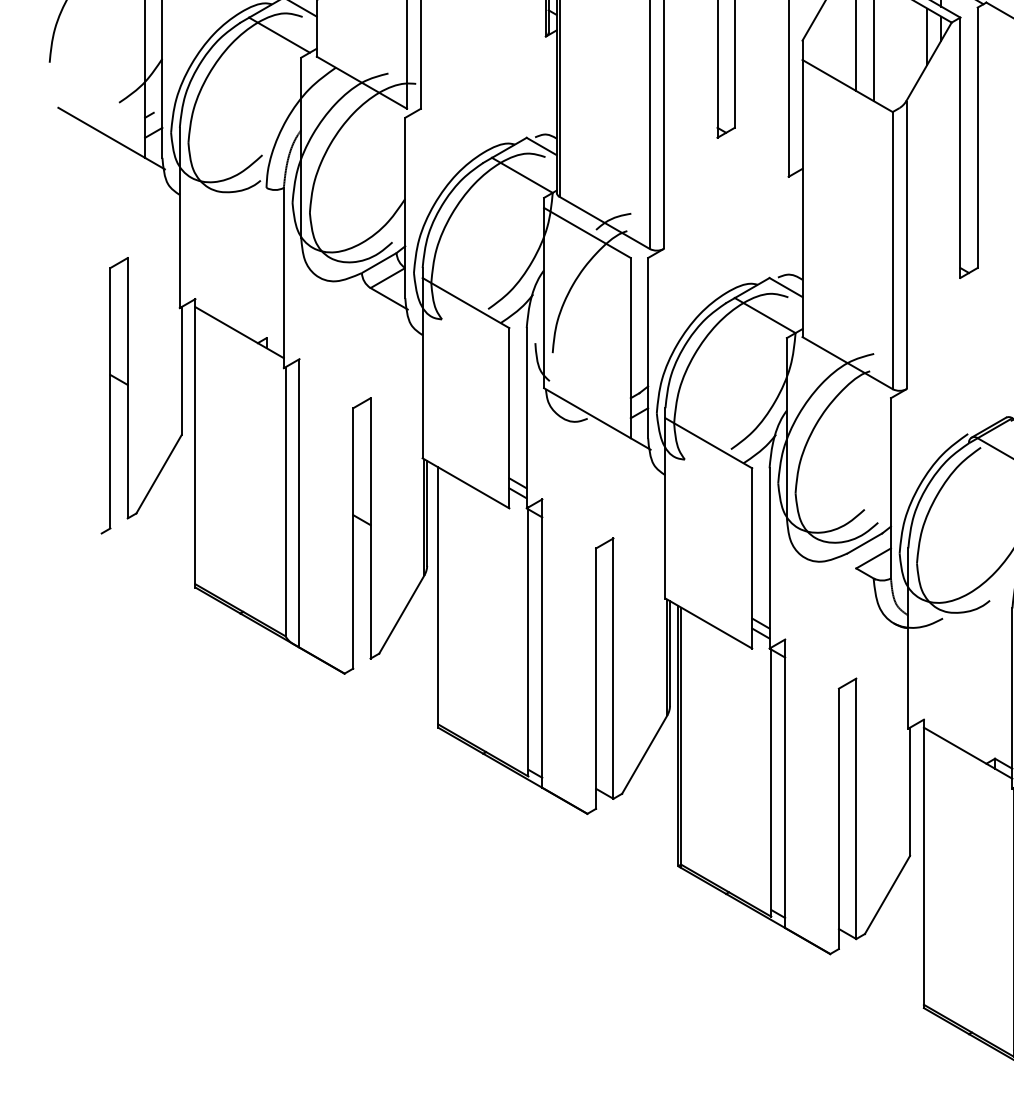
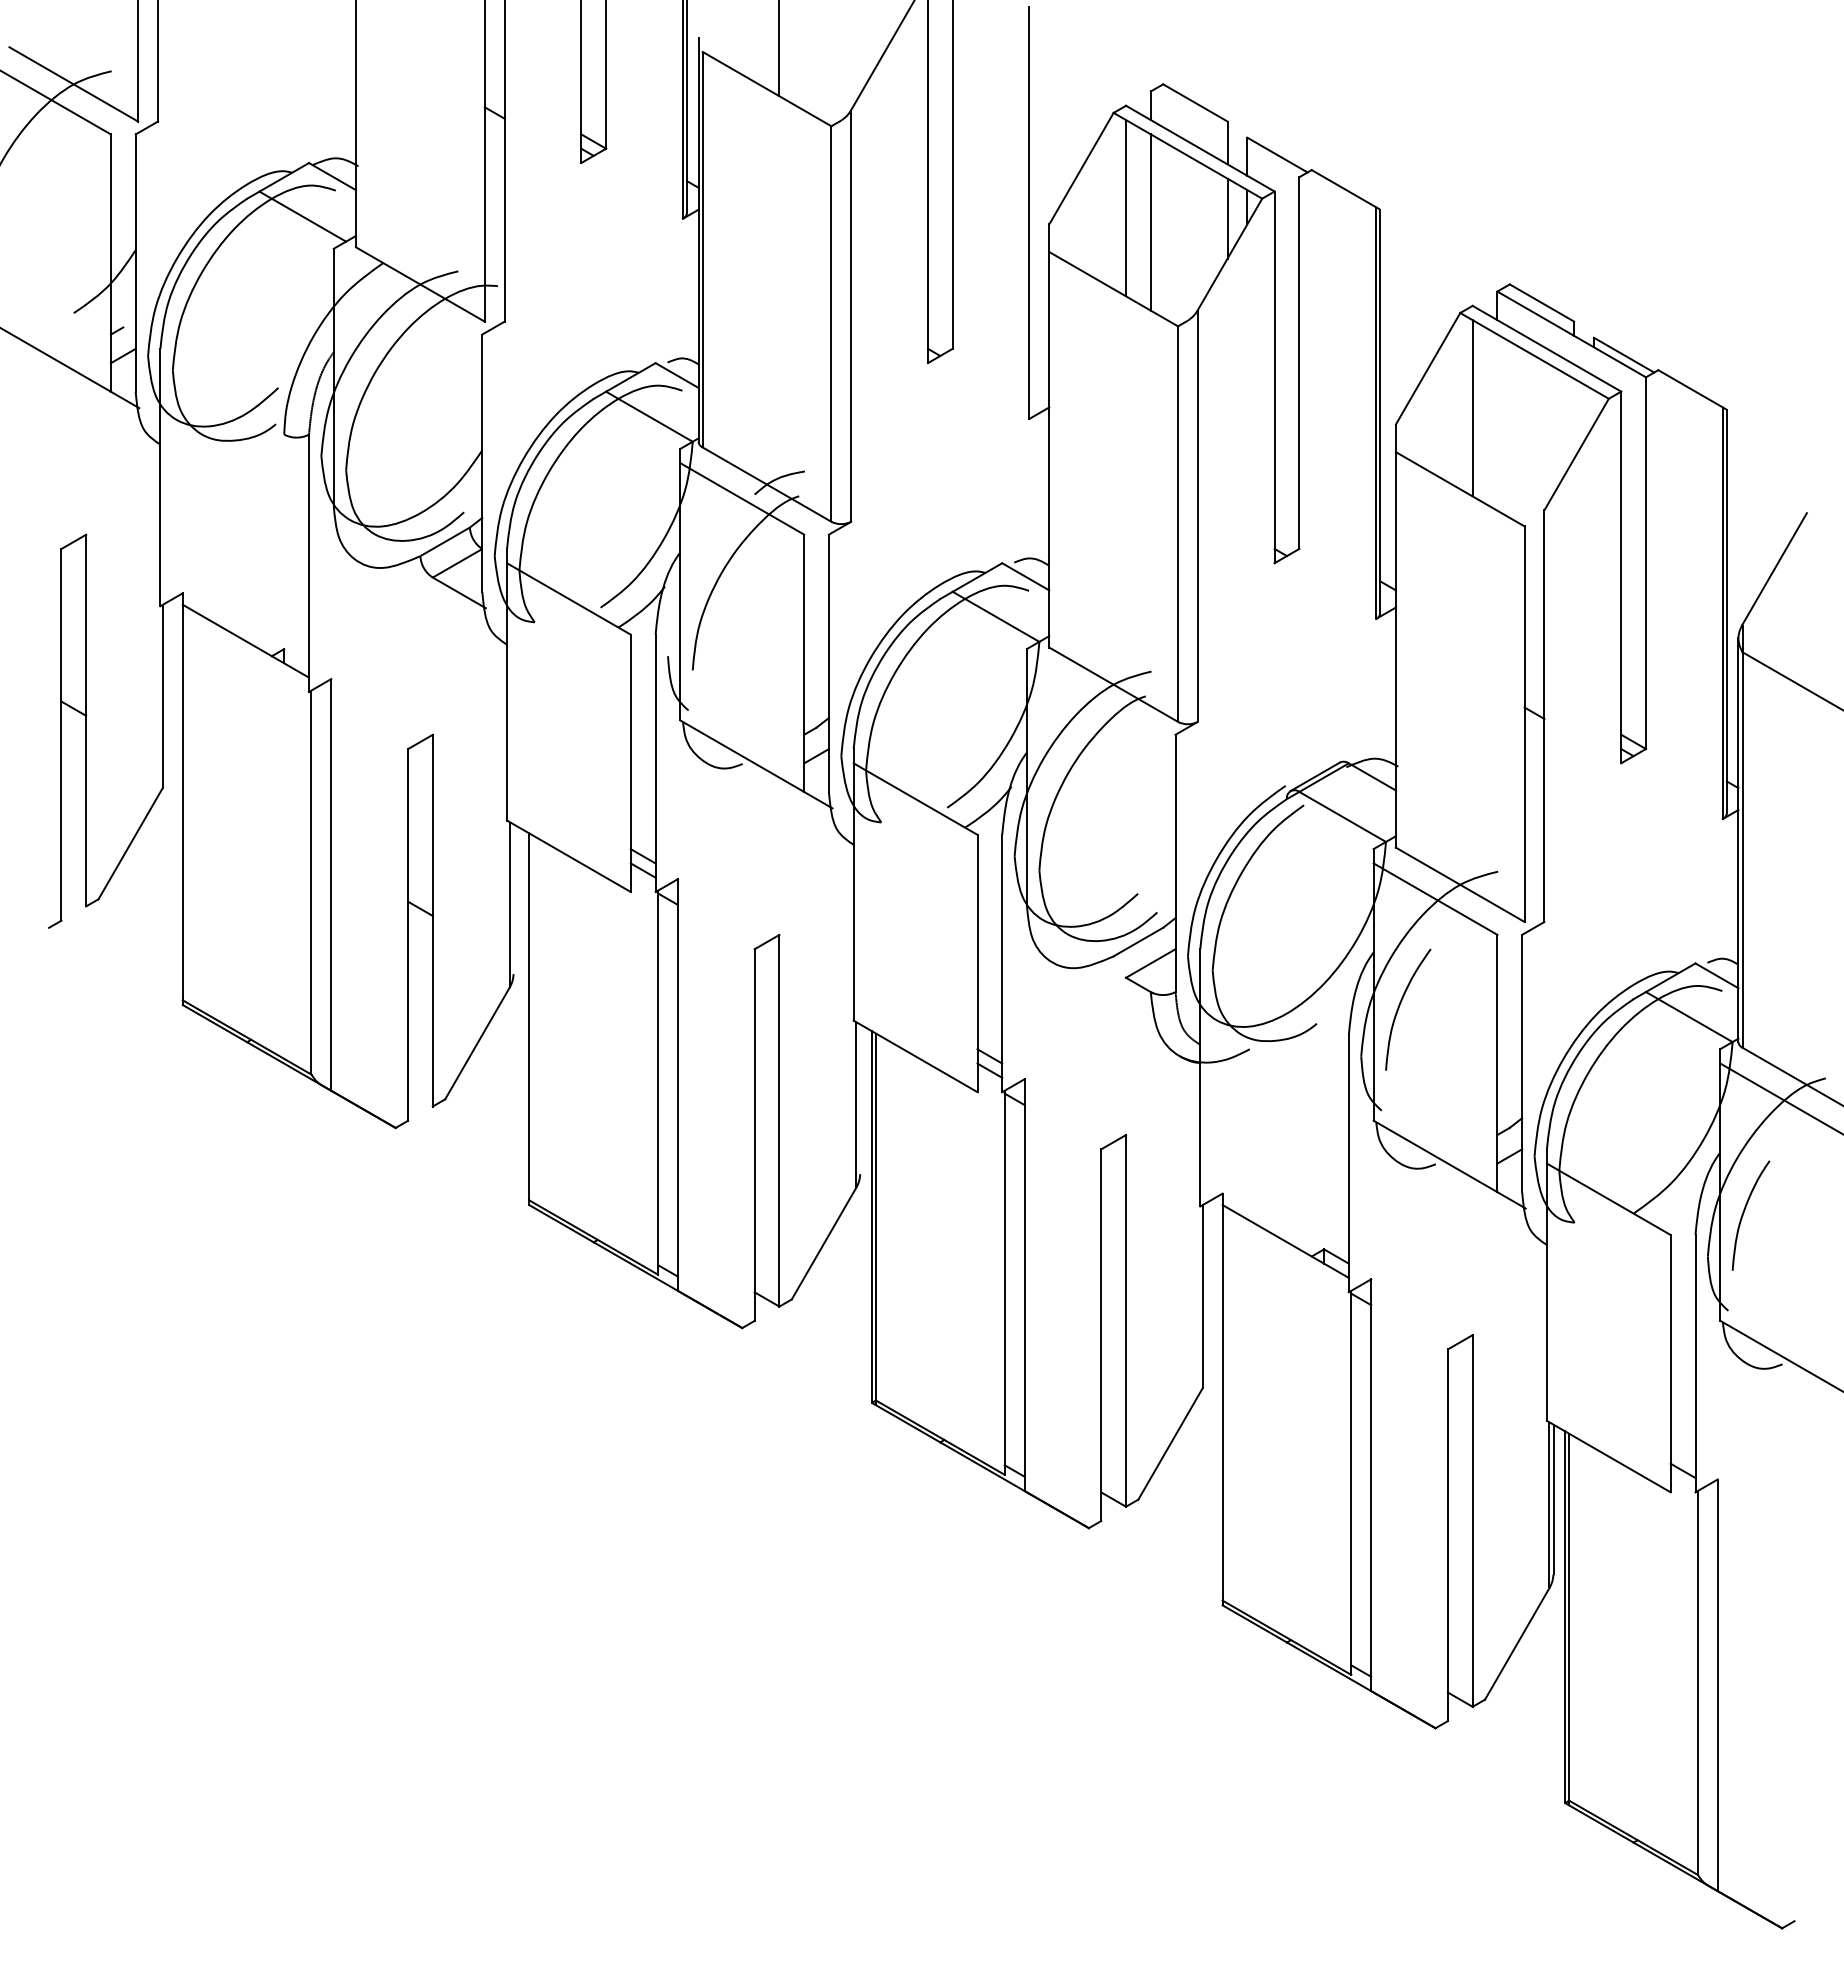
line: (427, 513) -> (513, 899), removed
line: (670, 653) -> (860, 1099), removed

